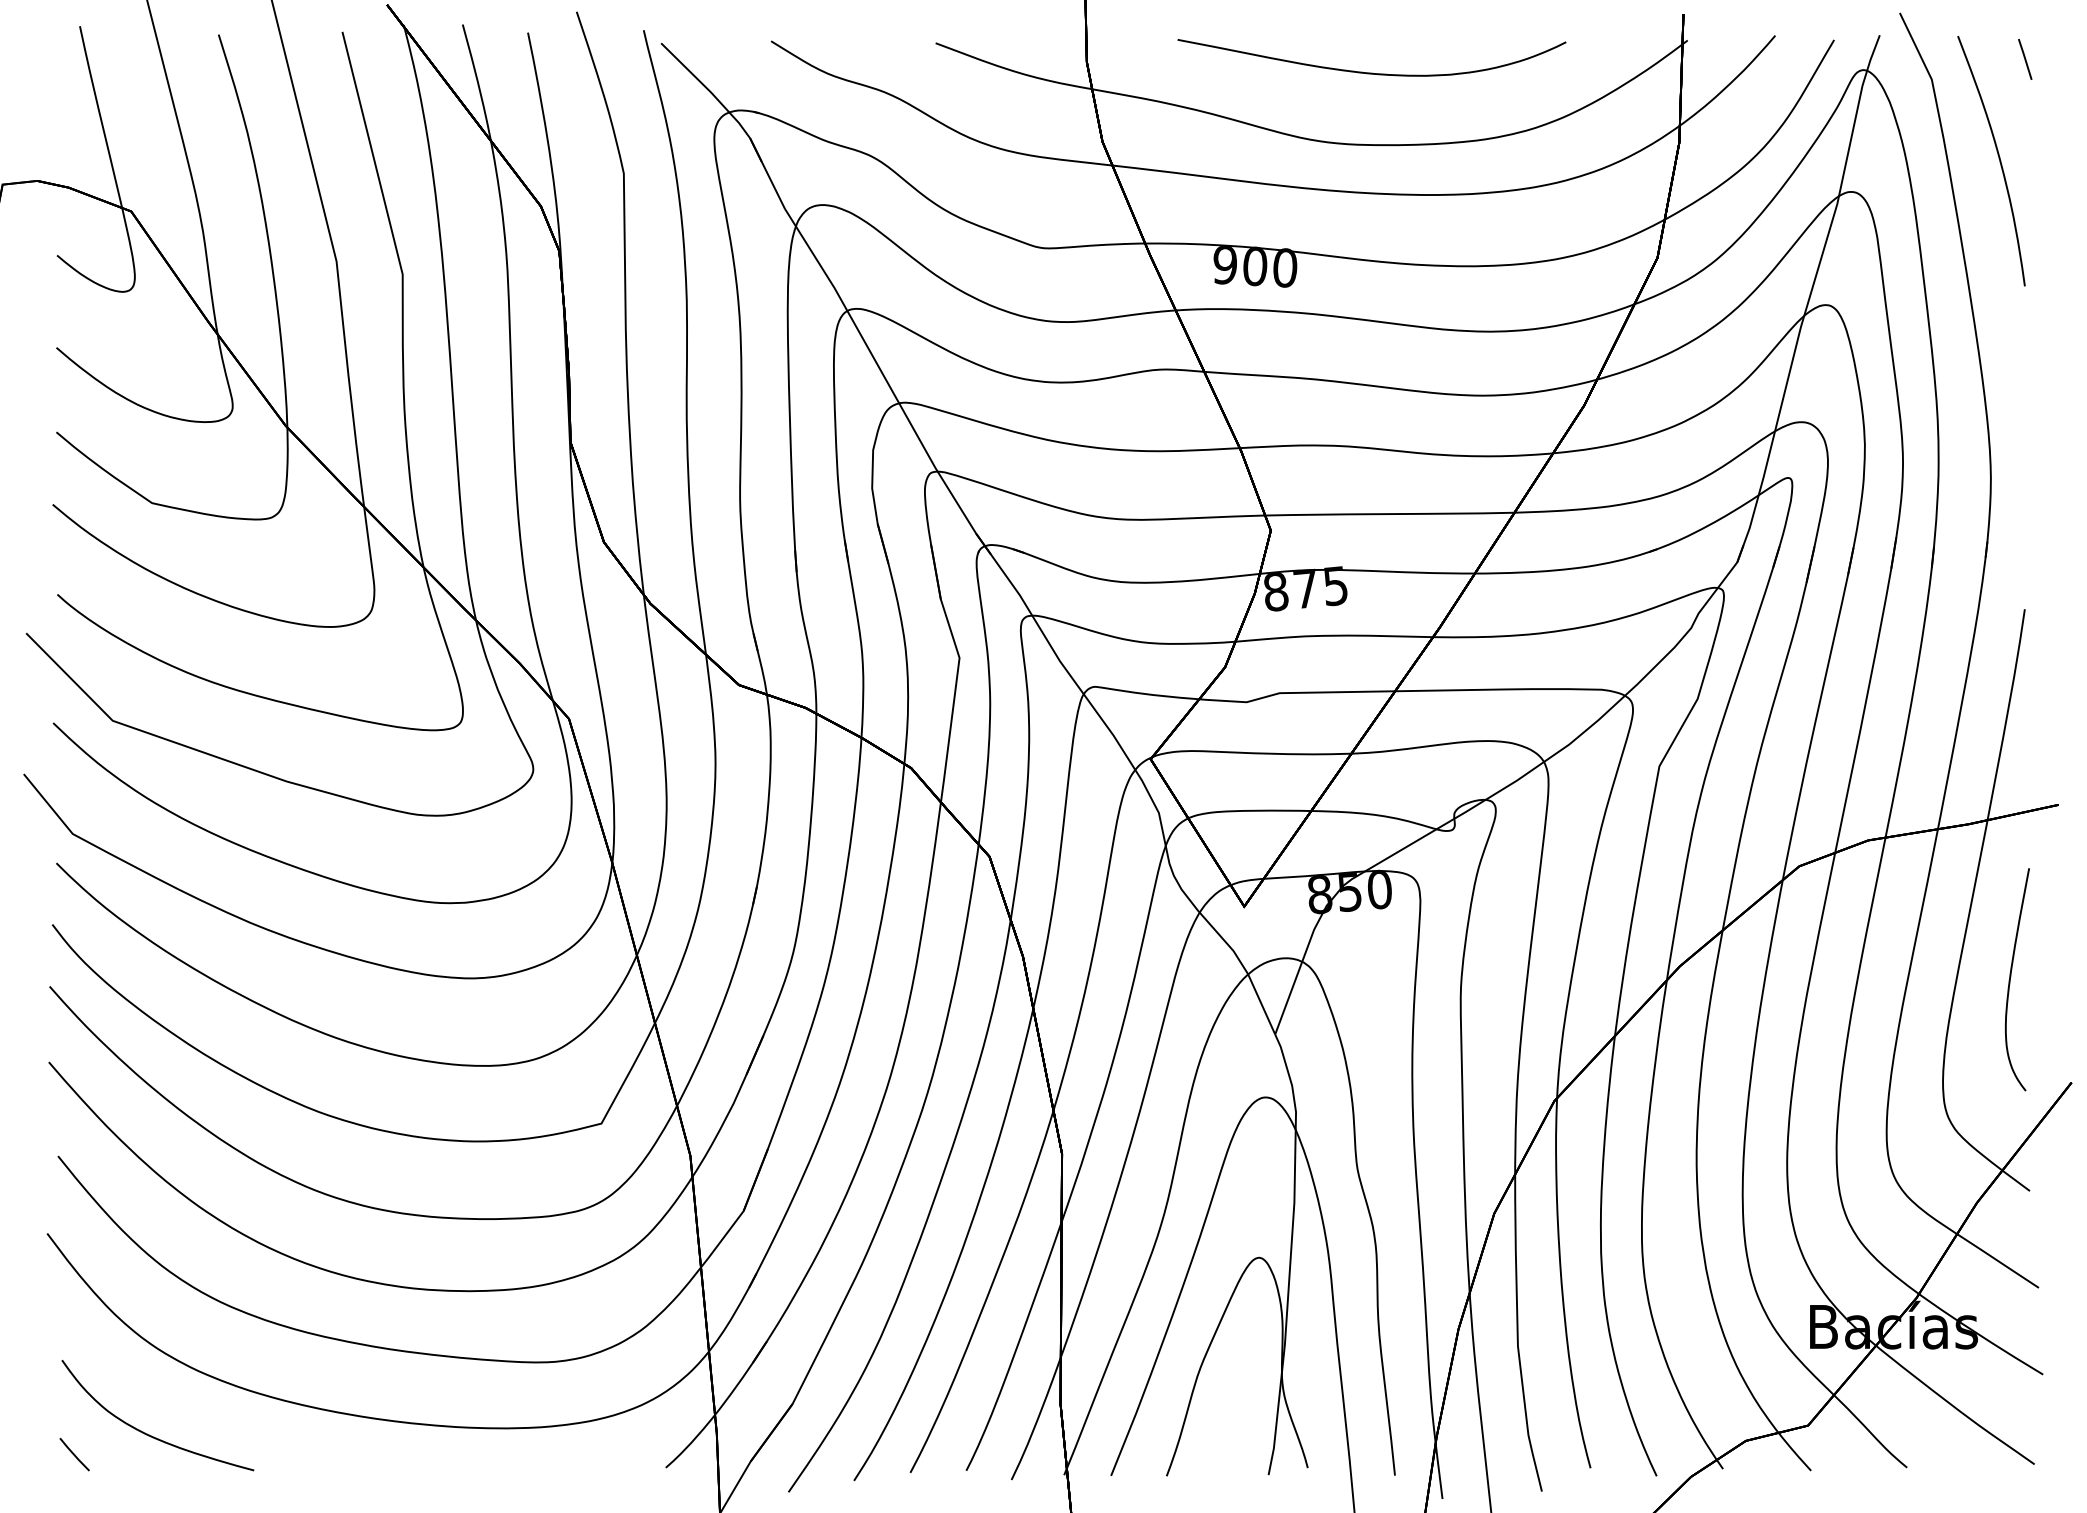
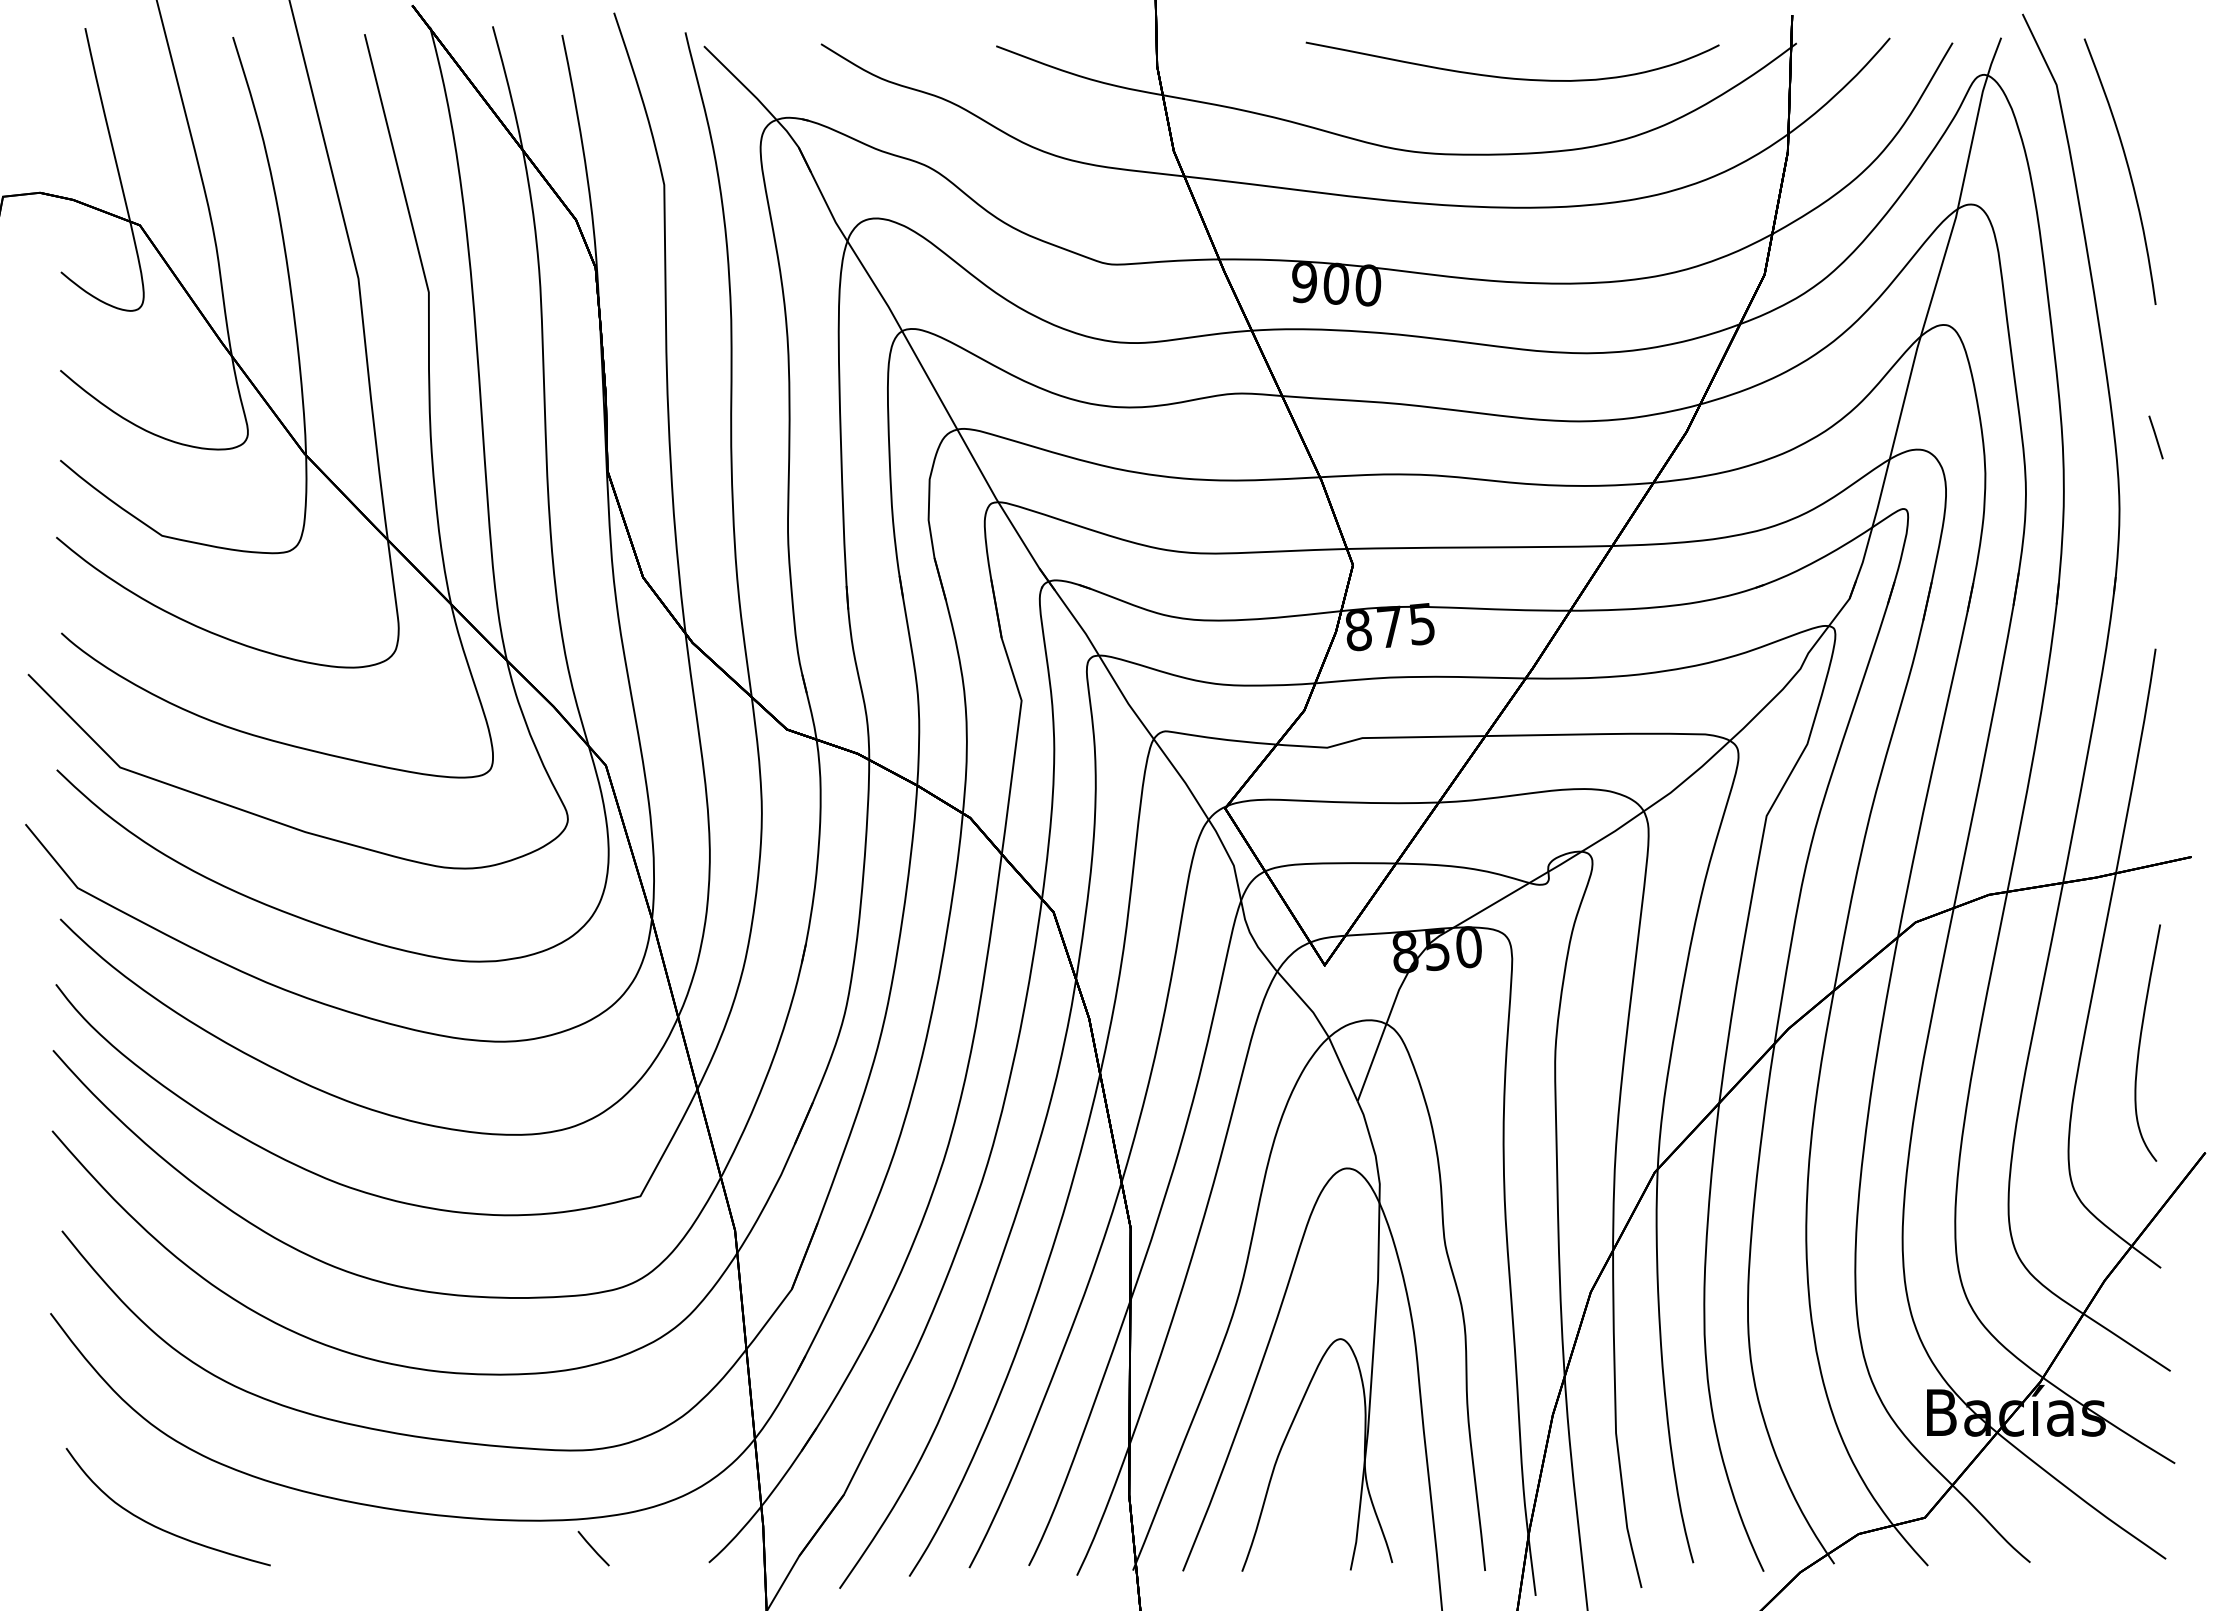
line: (2024, 59) -> (2155, 437), moved
curve: (1371, 72) -> (1512, 77), moved
line: (74, 1454) -> (593, 1548), moved

